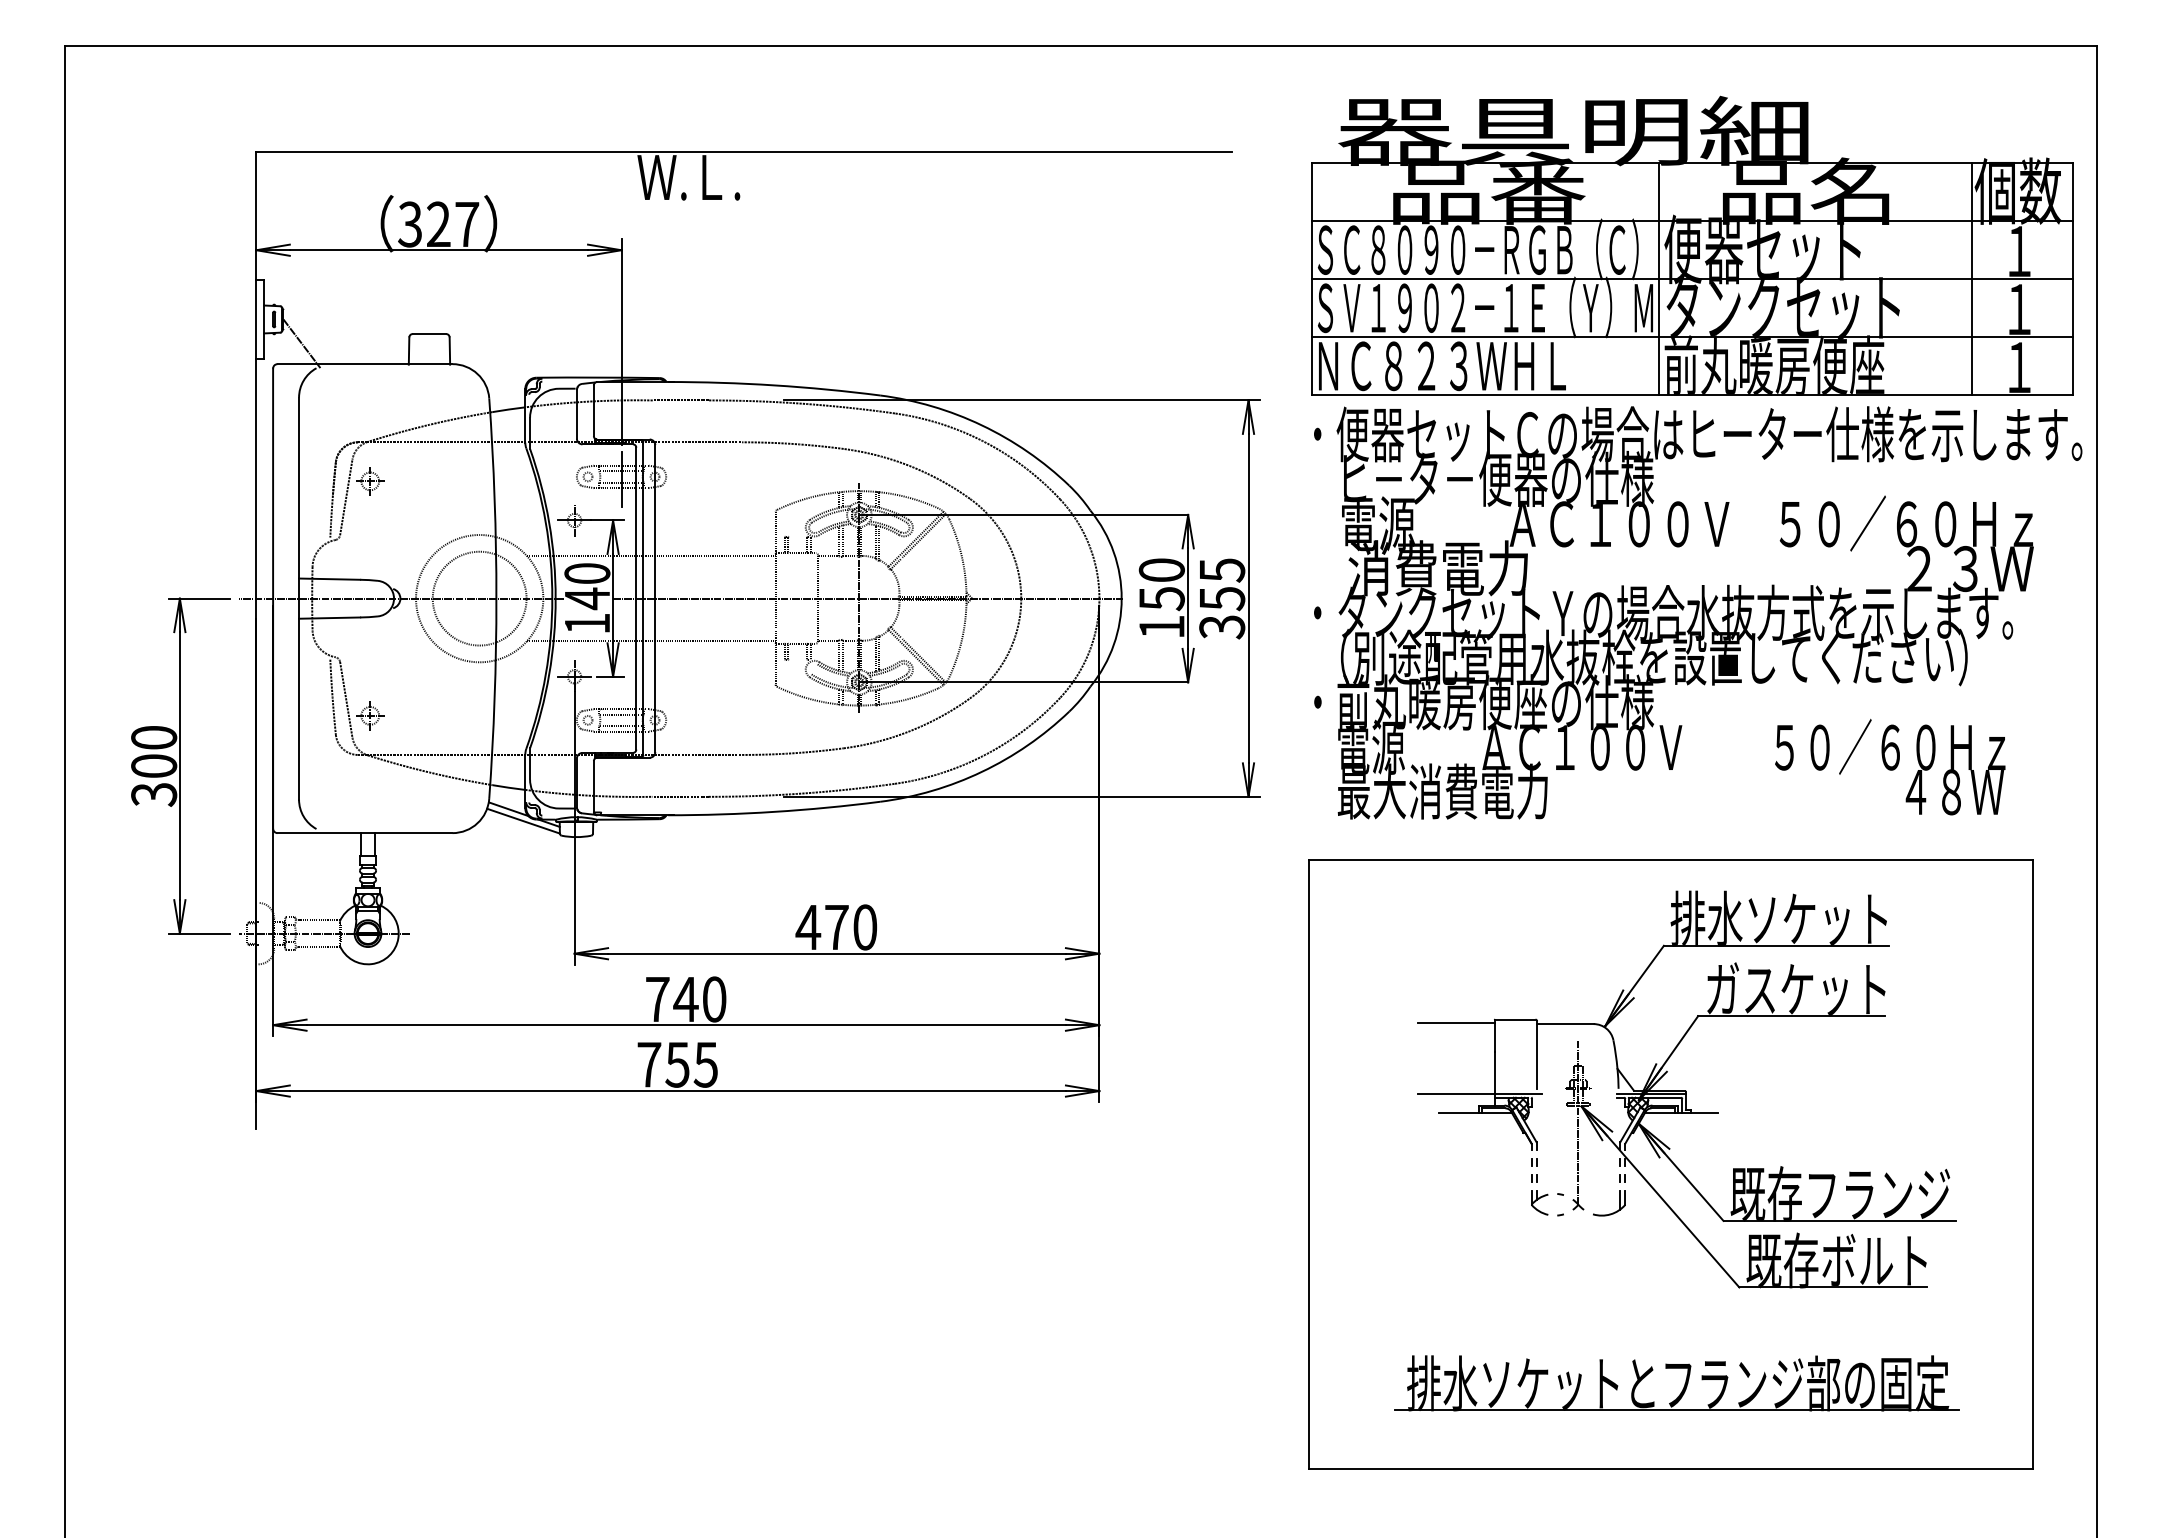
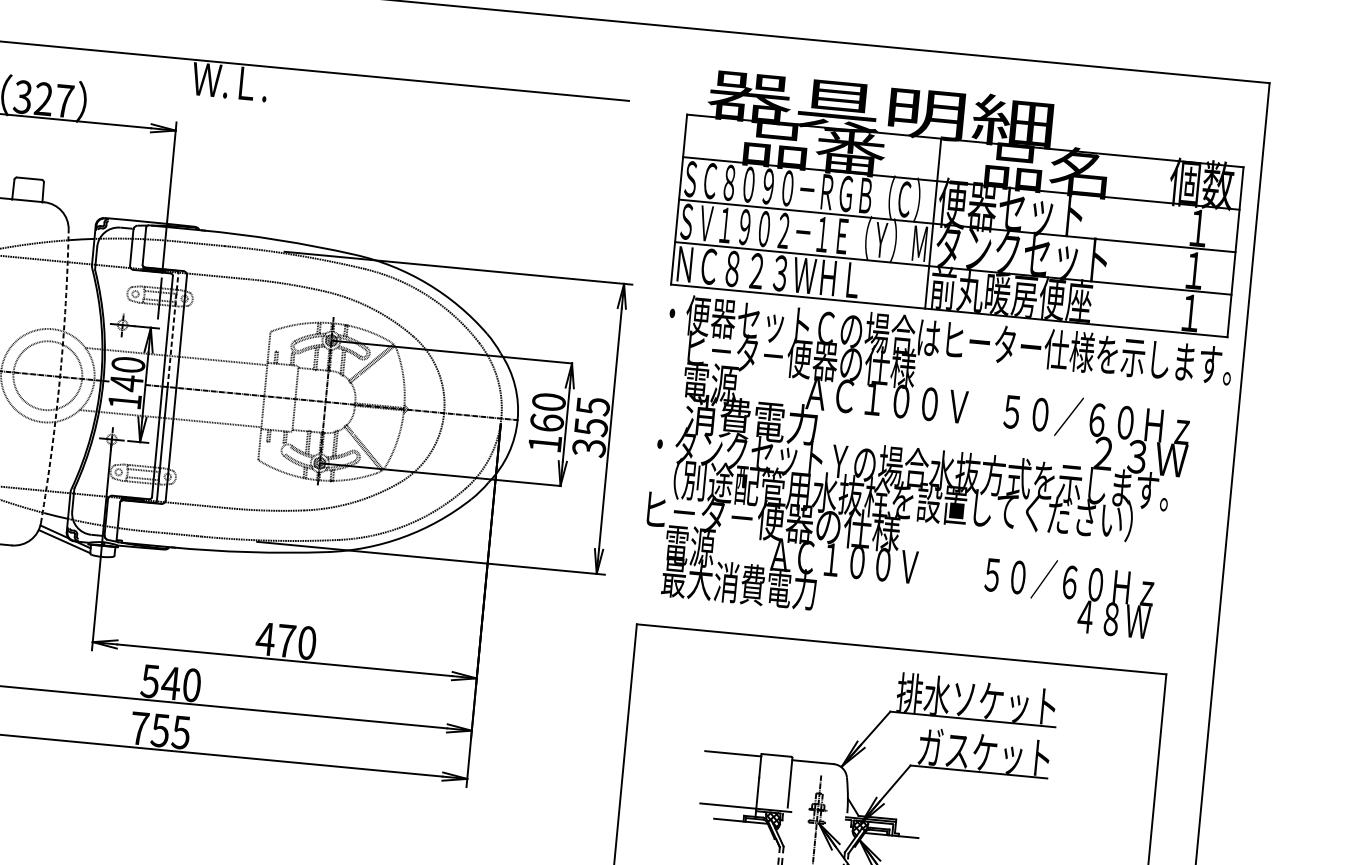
line: (1972, 279) -> (1162, 245), removed
line: (643, 519) -> (173, 329), solid -> dashed
arc: (496, 598) -> (60, 376), solid -> dashed
text: (1161, 598) -> (546, 422), 150 -> 160
text: (1481, 702) -> (773, 521), ・前丸暖房便座の仕様 -> ヒ－タ－便器の仕様
text: (657, 999) -> (150, 681), 740 -> 540

